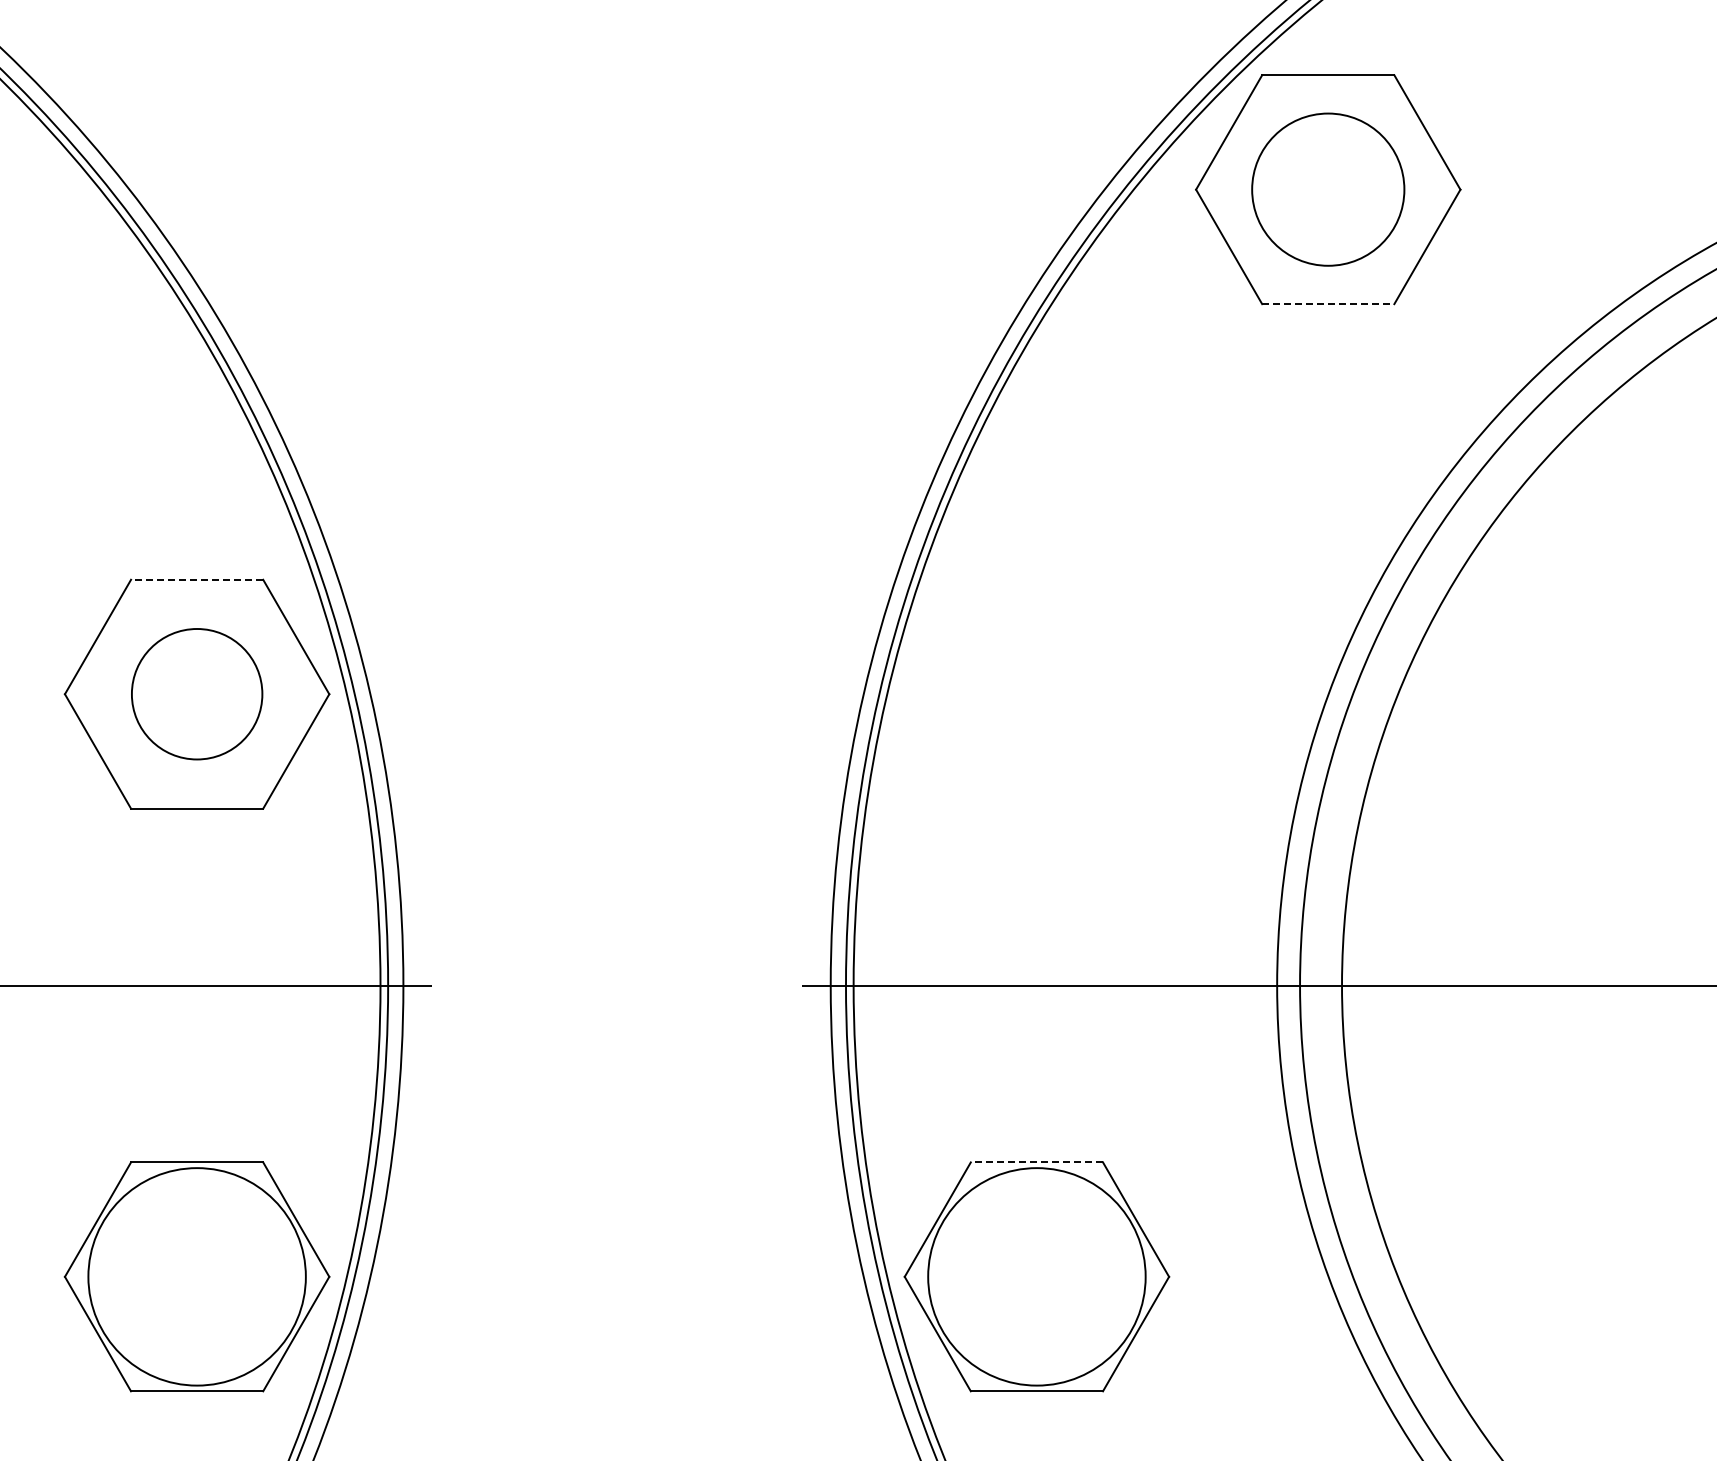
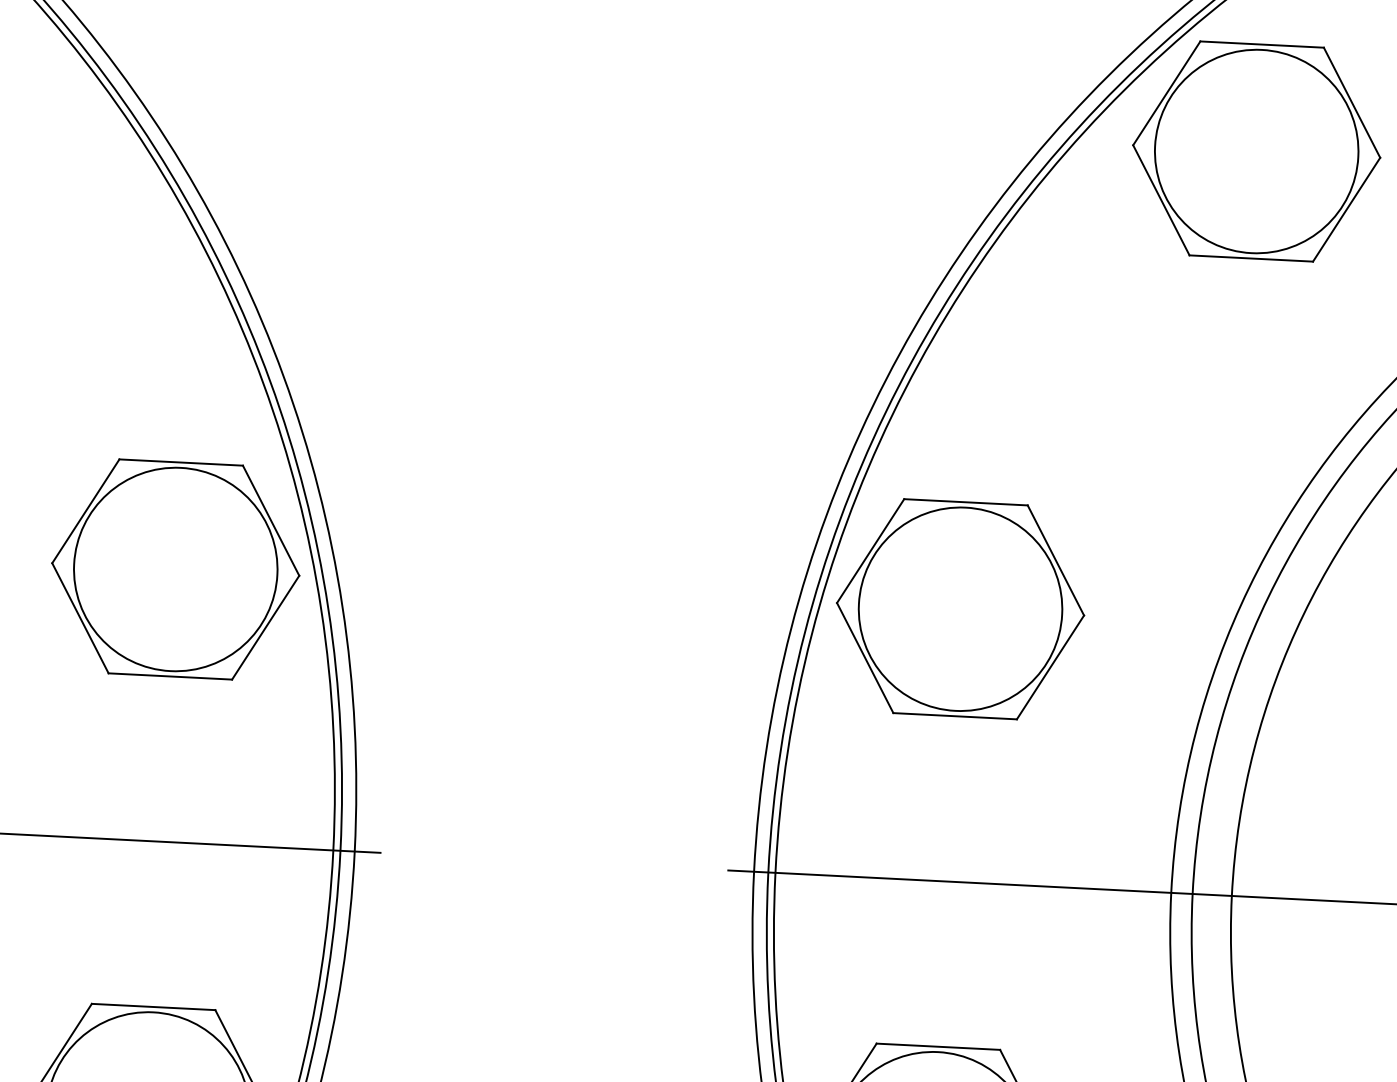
circle: (1328, 189) -> (1256, 151), size x1.43
line: (1328, 304) -> (1251, 258), dashed -> solid
line: (196, 579) -> (180, 462), dashed -> solid
circle: (196, 693) -> (175, 568), size x1.67
part: (1036, 693) -> (960, 608), added
line: (1036, 1162) -> (937, 1046), dashed -> solid

